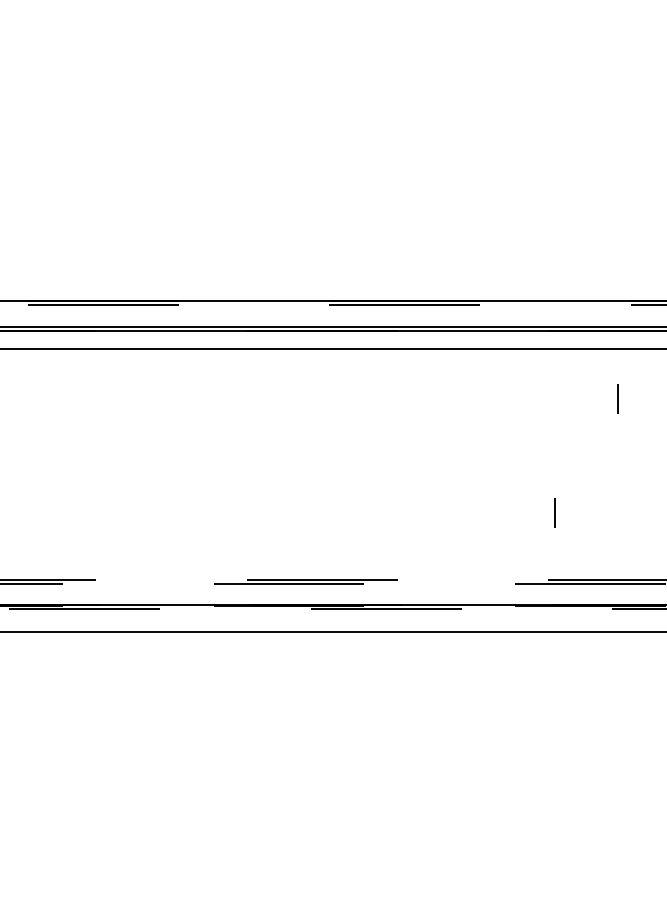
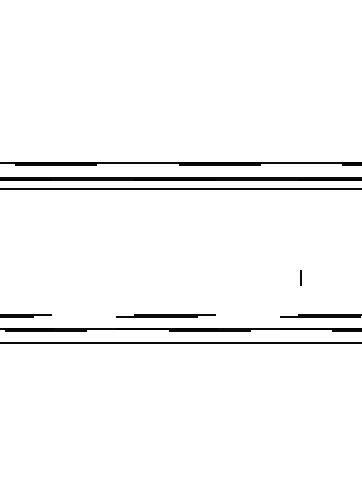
line: (616, 397) -> (334, 215), removed

